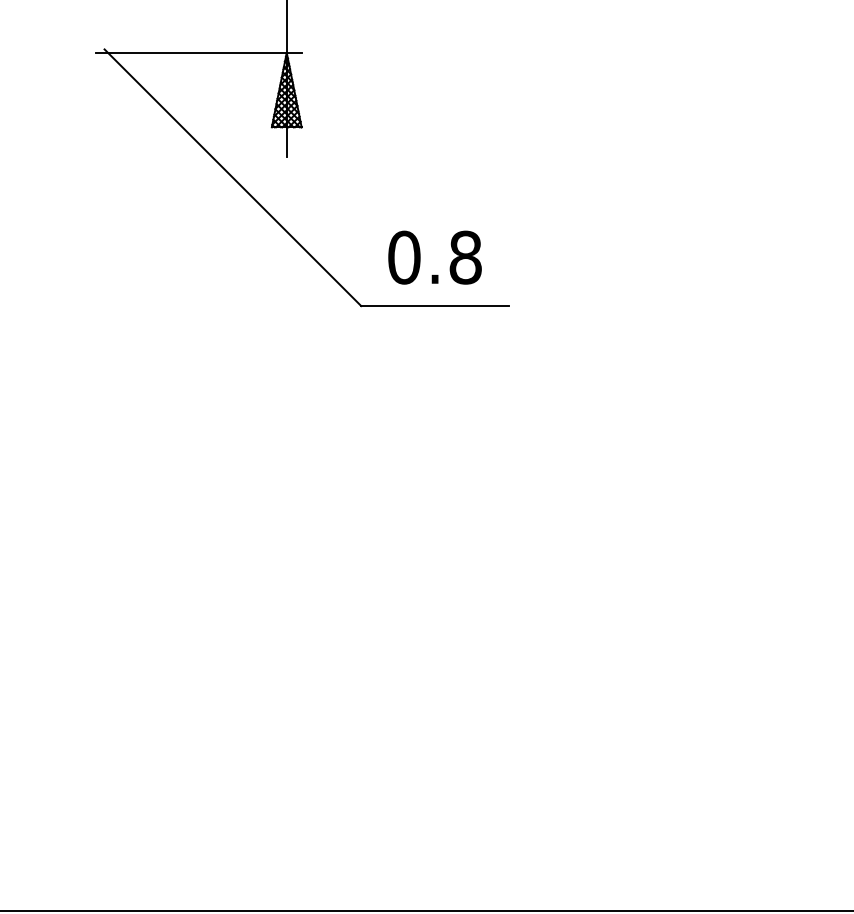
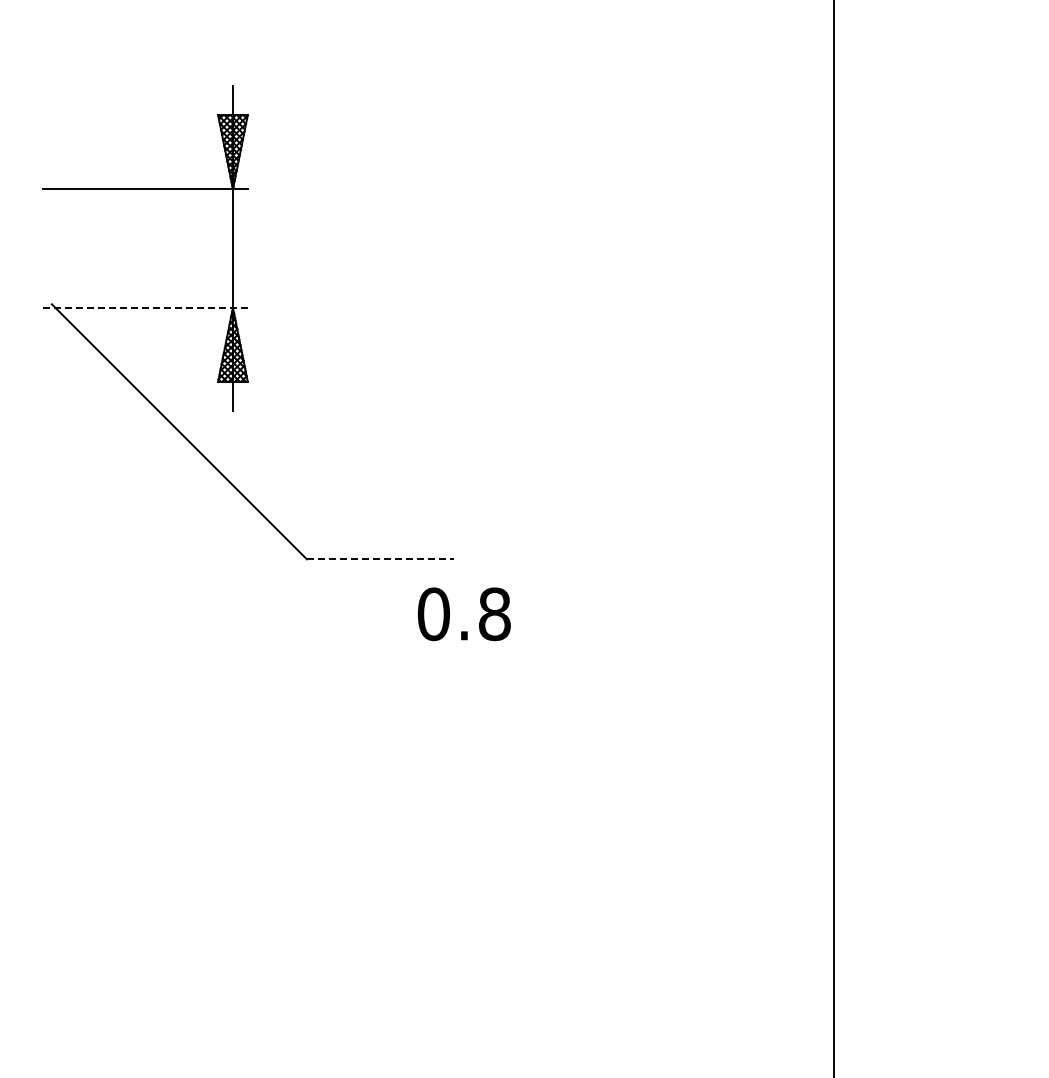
line: (199, 52) -> (146, 307), solid -> dashed
text: (434, 257) -> (463, 614), moved
line: (435, 306) -> (380, 559), solid -> dashed

